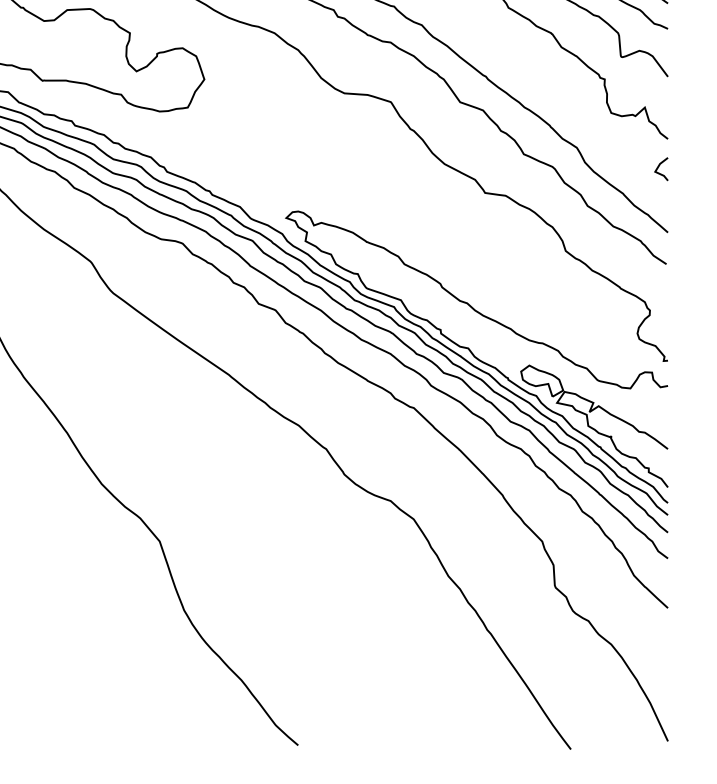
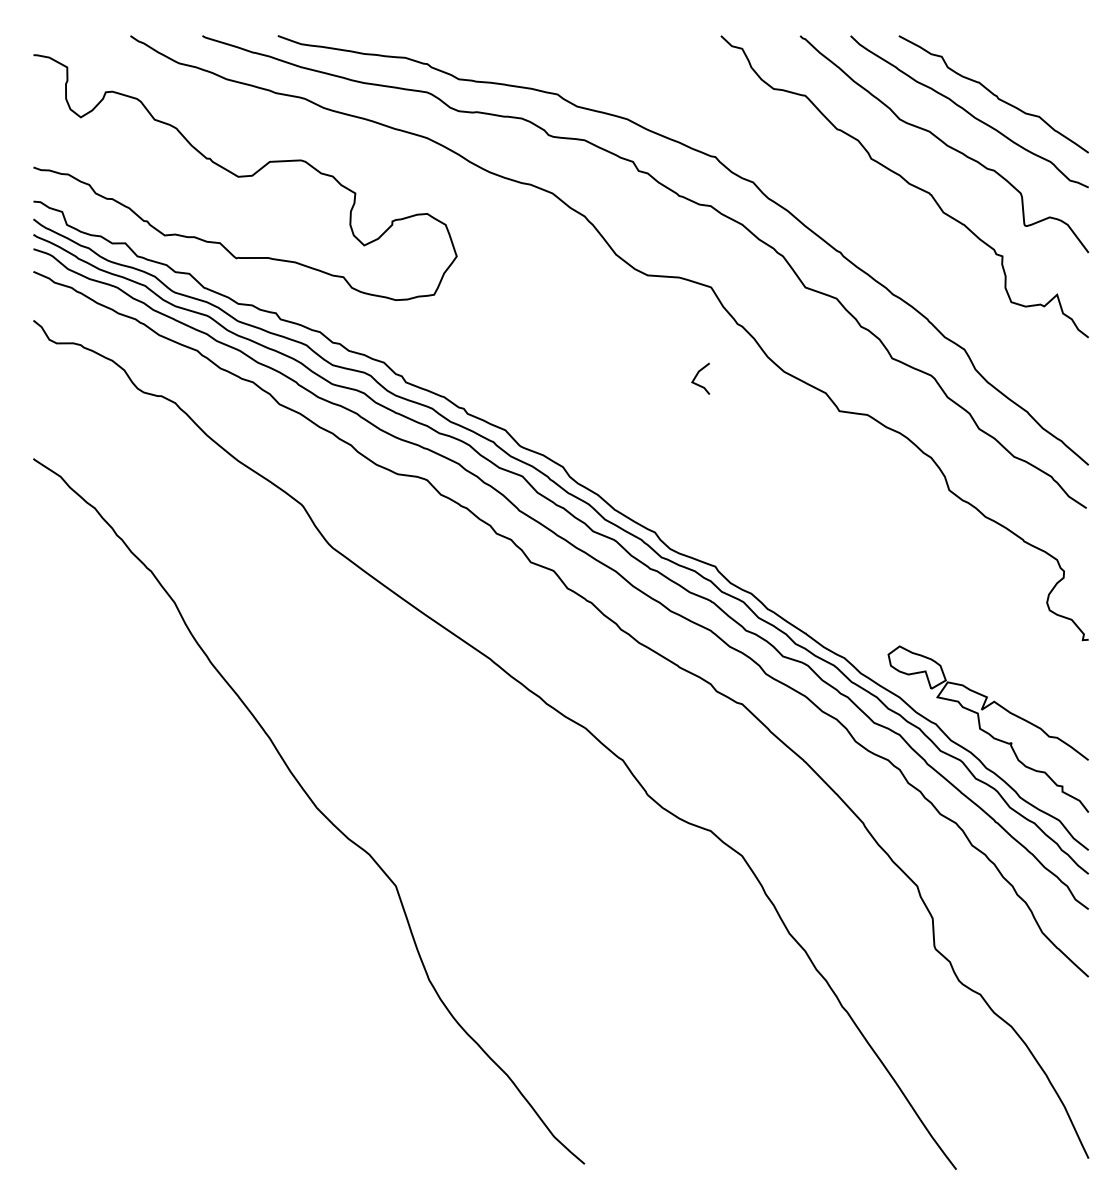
line: (658, 168) -> (696, 377), moved
curve: (476, 356) -> (827, 634), removed

